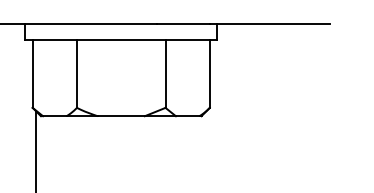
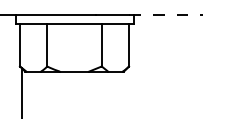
line: (270, 23) -> (166, 14), solid -> dashed

